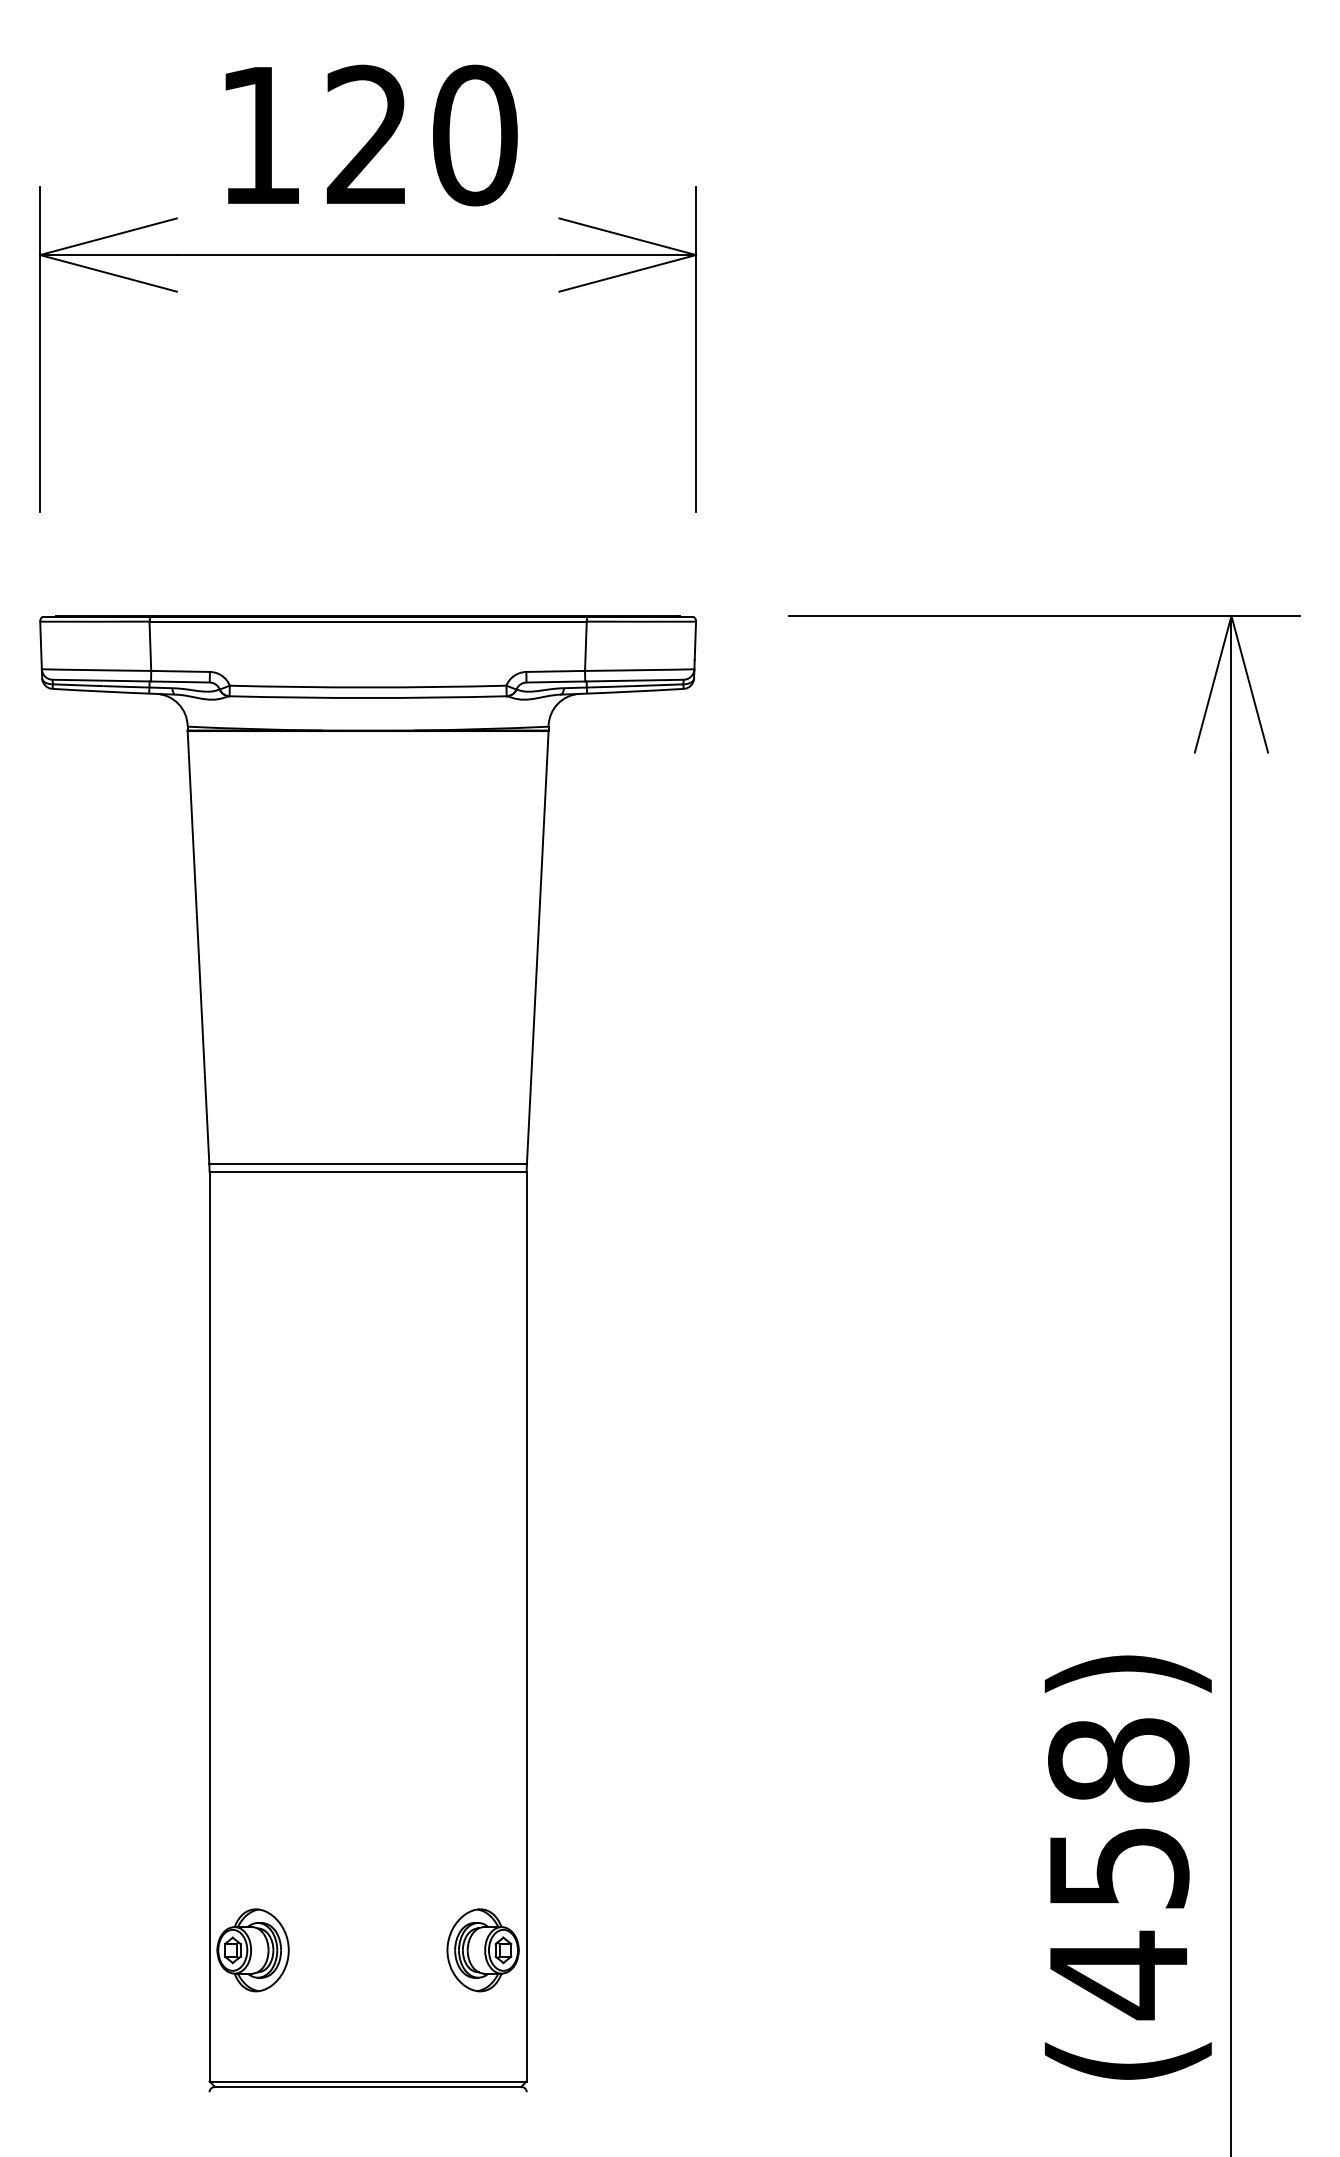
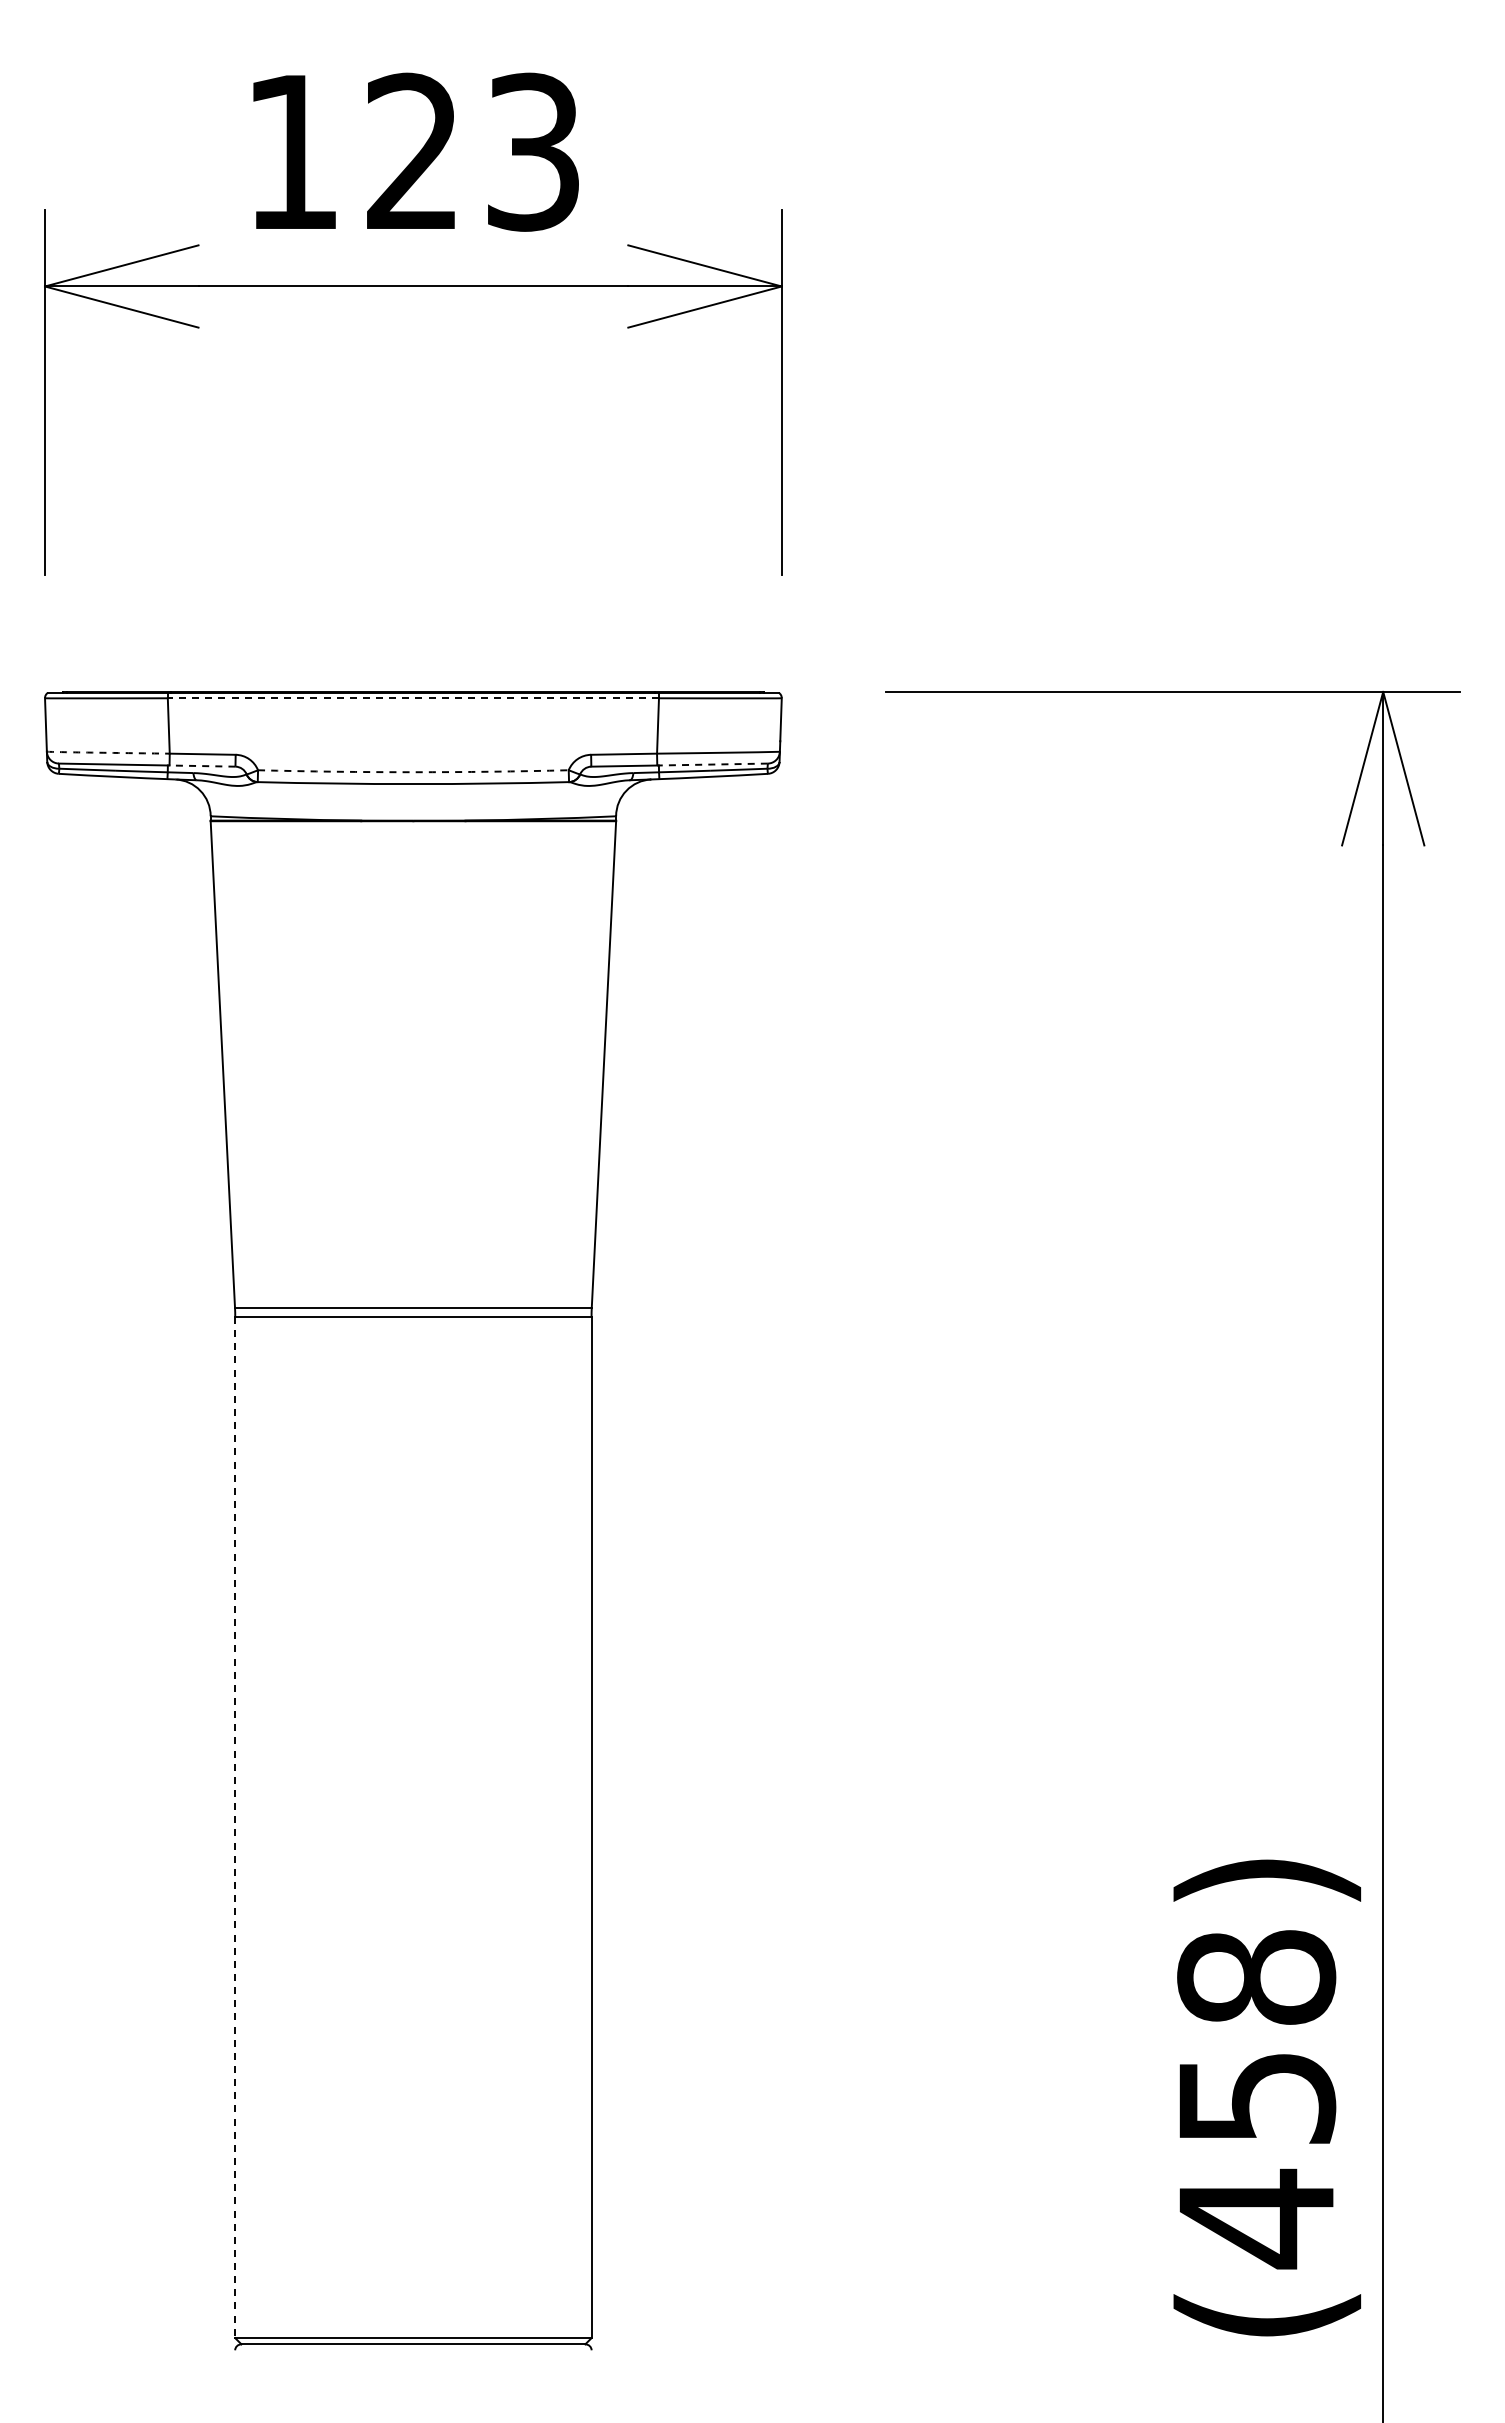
text: (475, 134) -> (533, 151), 120 -> 123
line: (368, 621) -> (413, 698), solid -> dashed
line: (94, 669) -> (105, 752), solid -> dashed
line: (634, 680) -> (712, 764), solid -> dashed
line: (180, 682) -> (202, 766), solid -> dashed
arc: (368, 687) -> (413, 772), solid -> dashed
line: (209, 1626) -> (235, 1827), solid -> dashed
part: (253, 1950) -> (284, 2190), removed
part: (483, 1950) -> (542, 2190), removed

